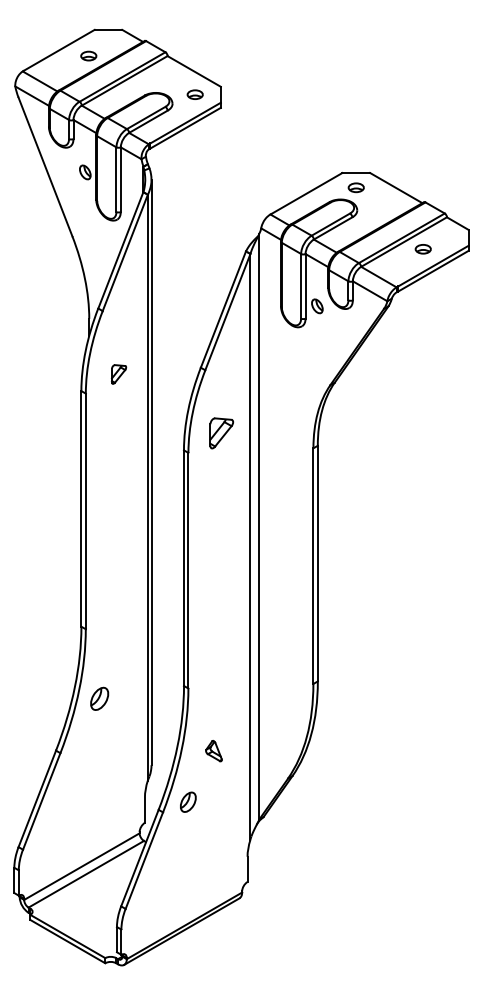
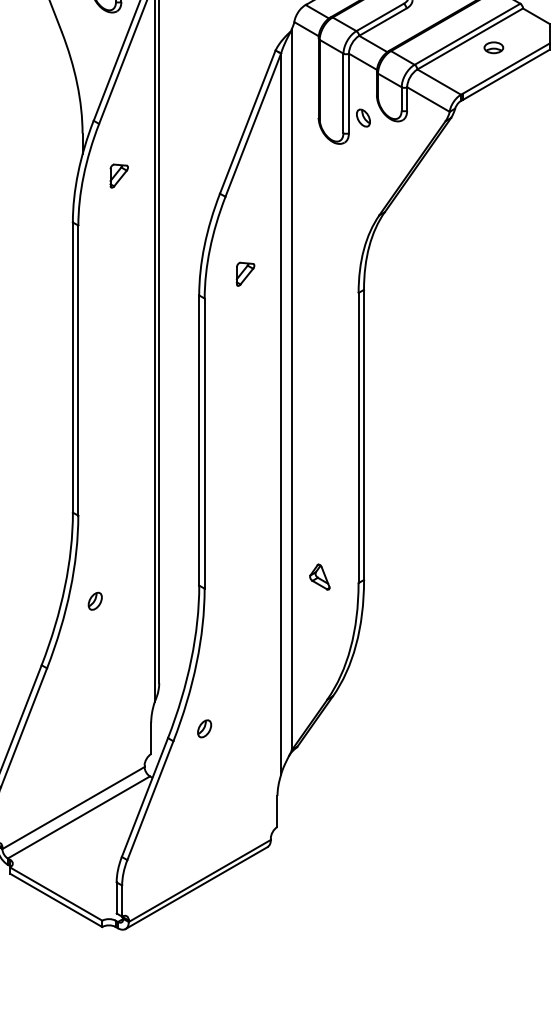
part: (119, 374) -> (119, 176), moved
part: (221, 432) -> (245, 273), size x0.62
part: (99, 698) -> (95, 600), size x0.62
part: (213, 751) -> (319, 577), moved
part: (188, 802) -> (204, 729), size x0.71

